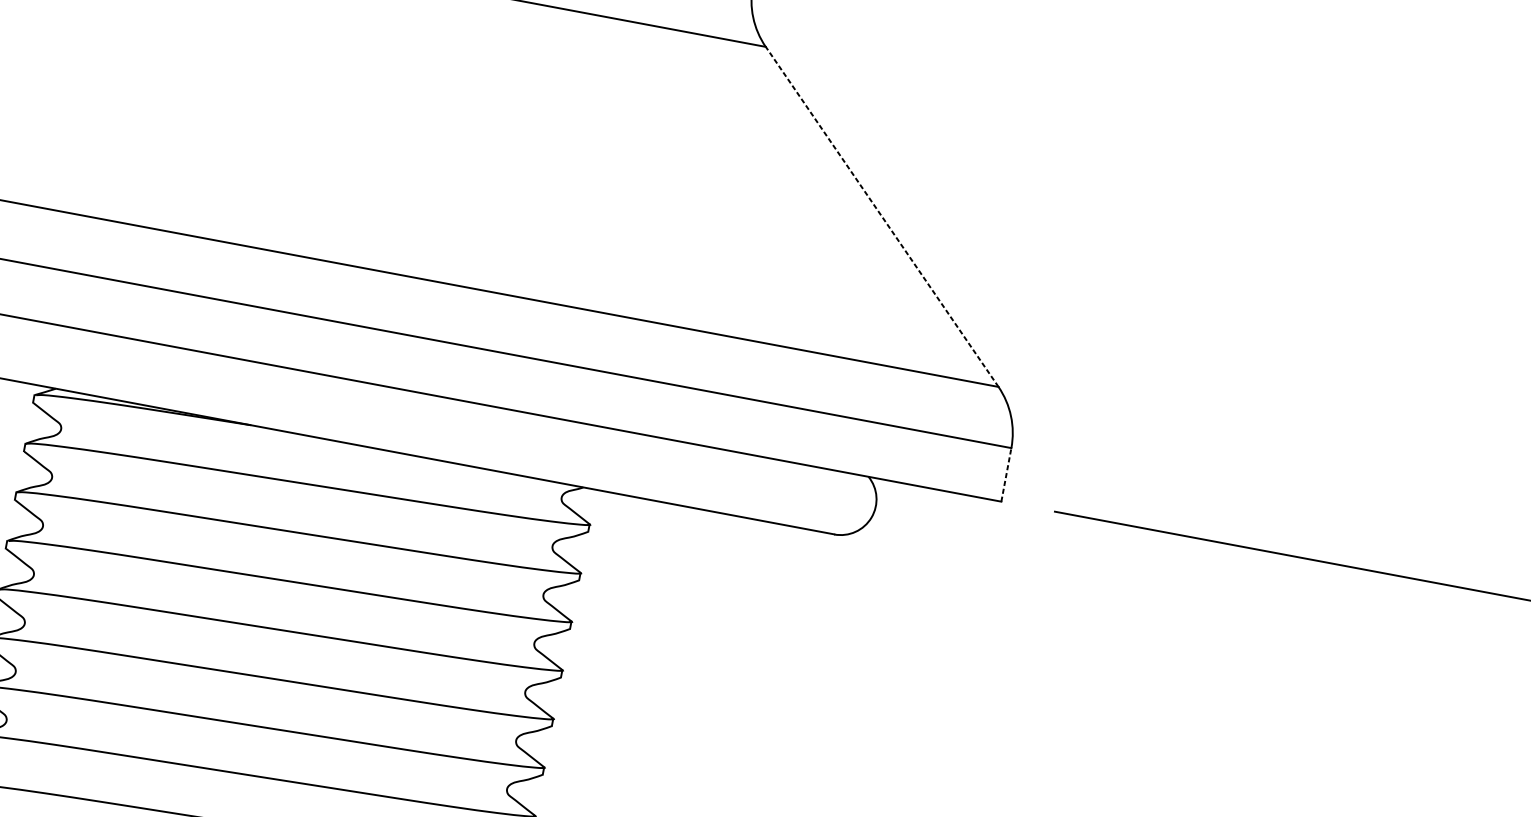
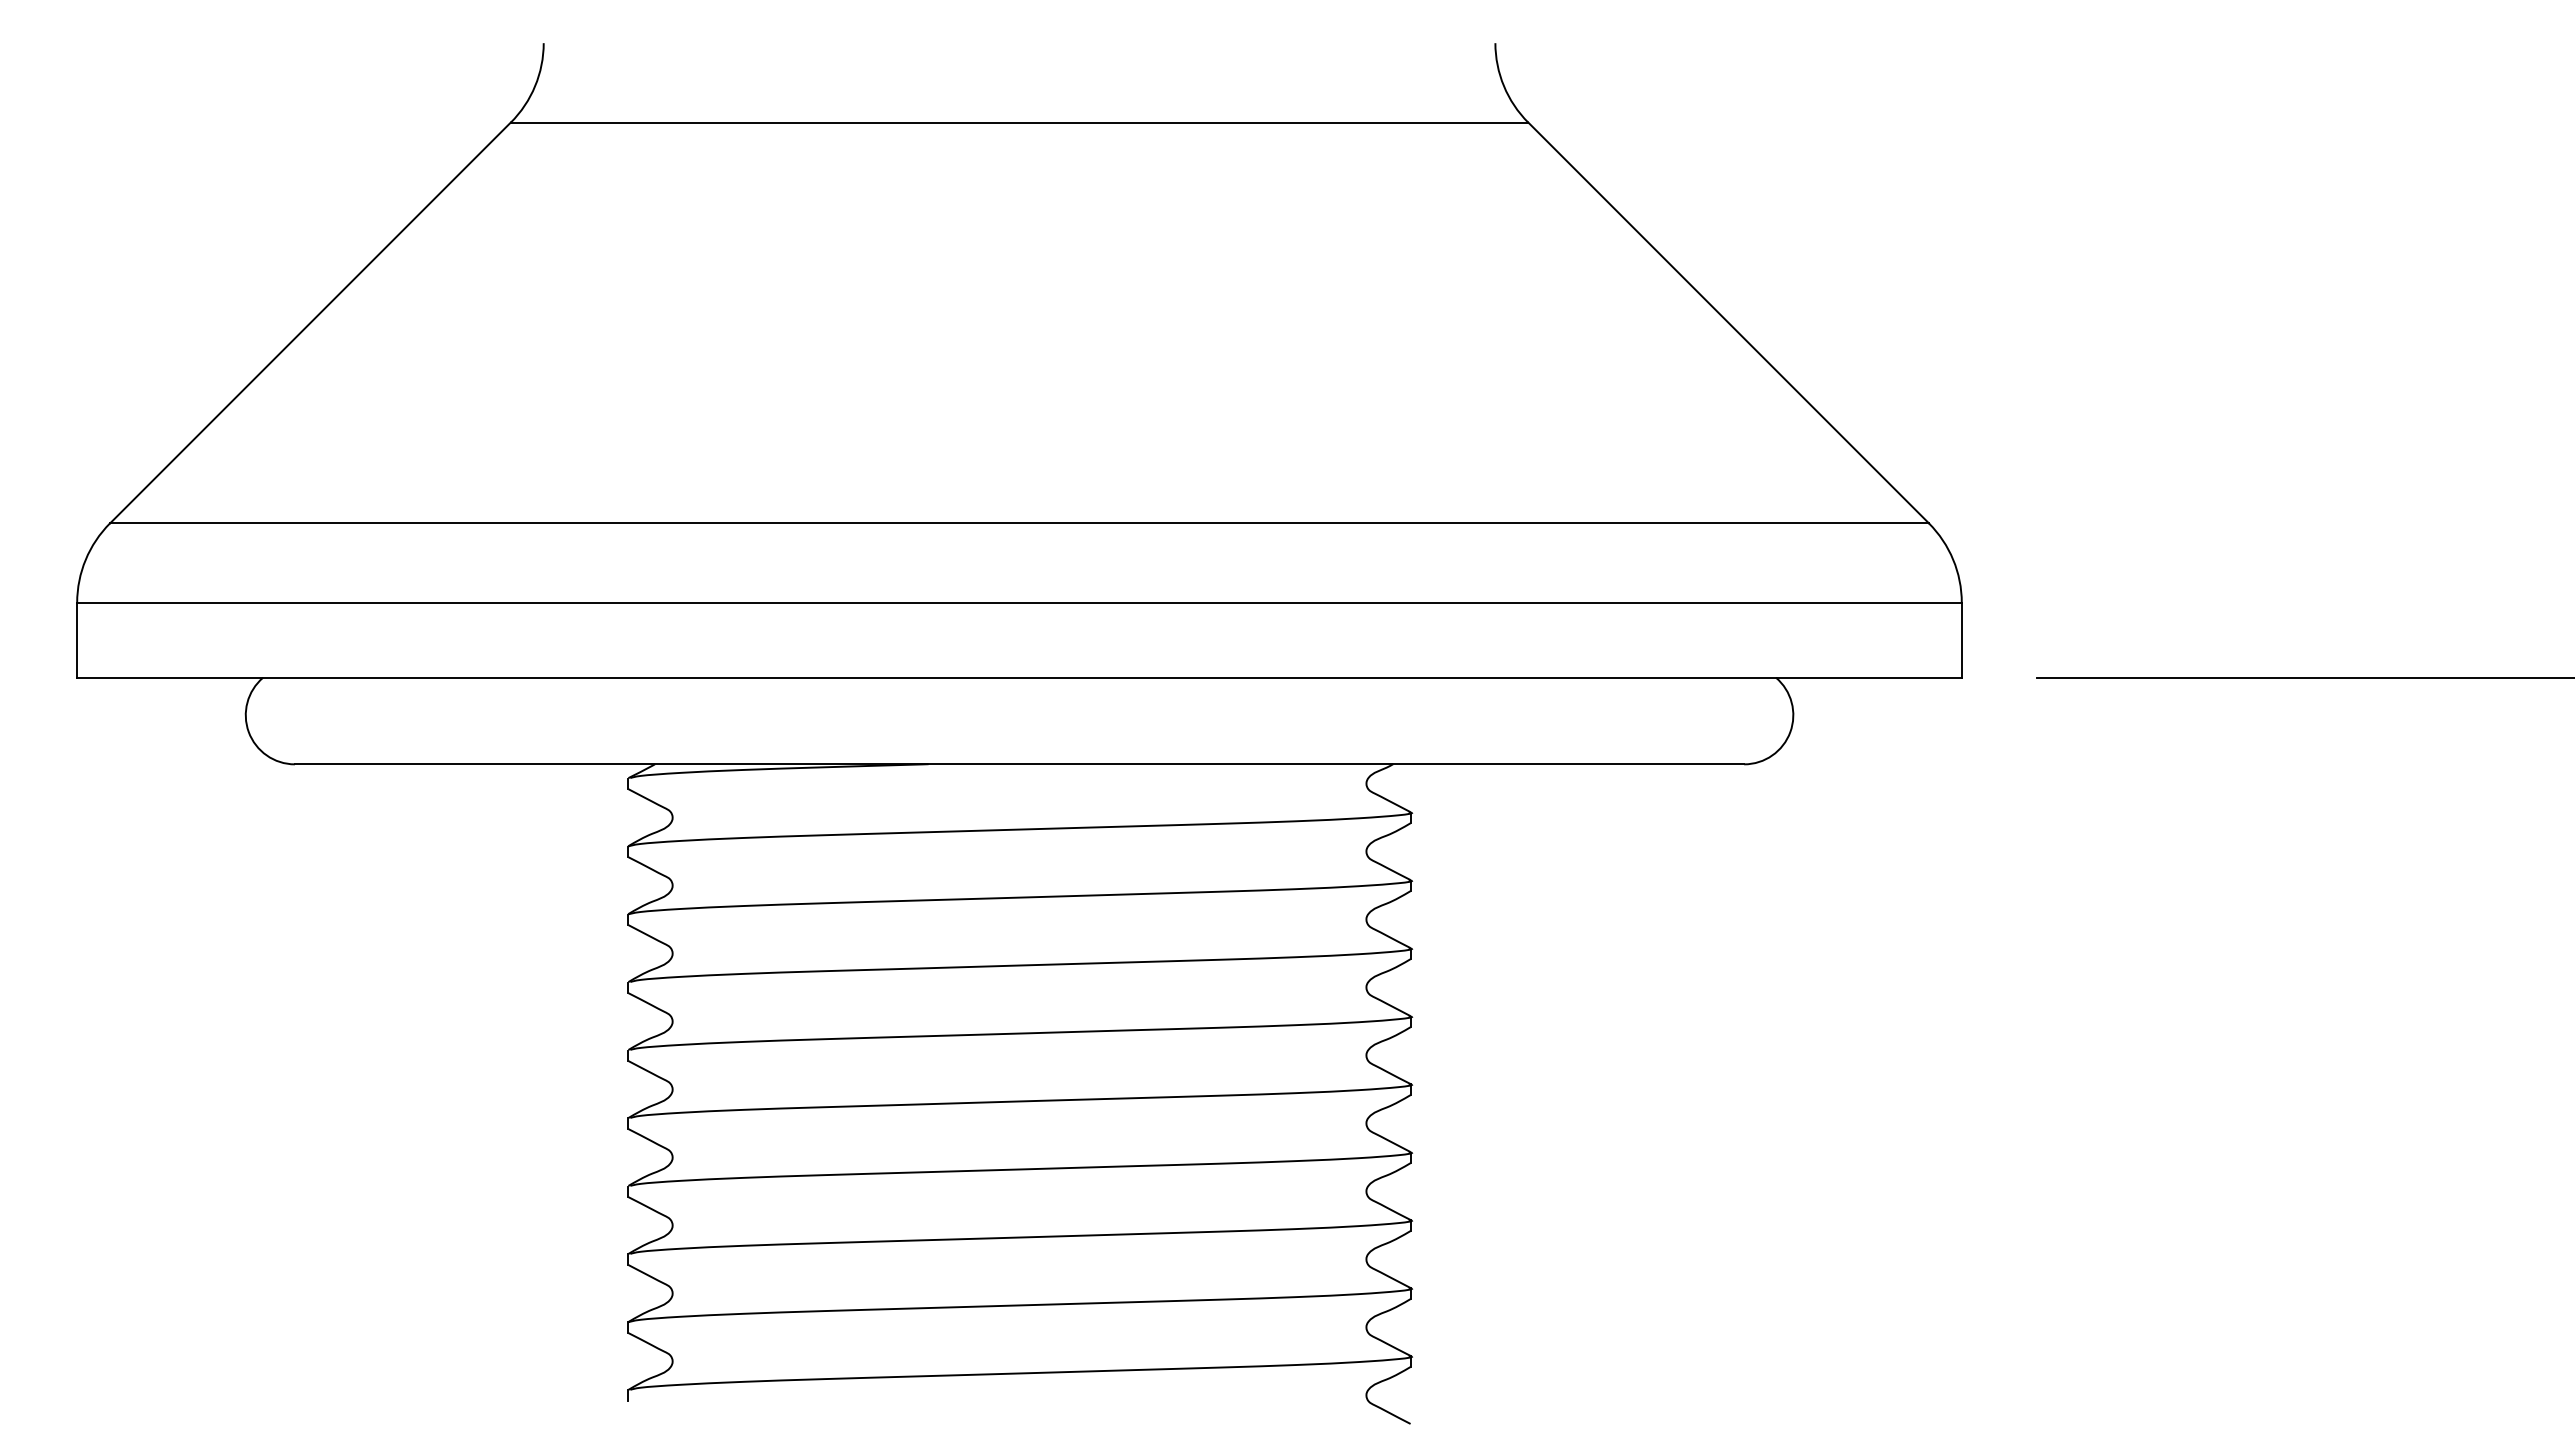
line: (882, 216) -> (1728, 322), dashed -> solid
line: (1006, 474) -> (1961, 639), dashed -> solid

